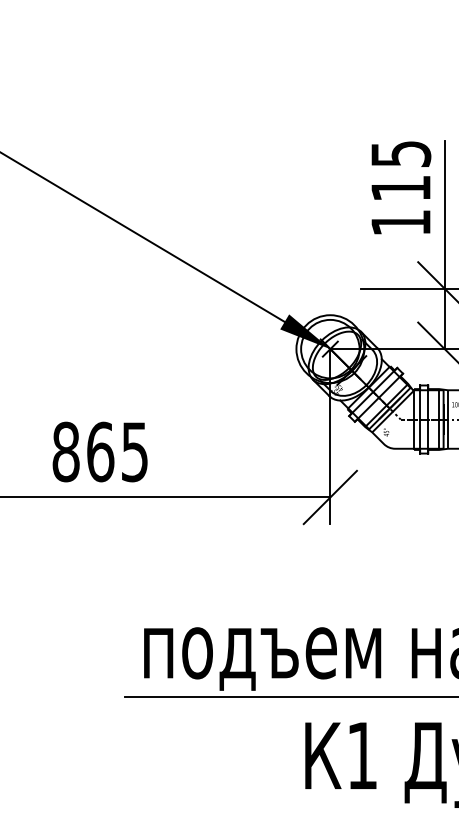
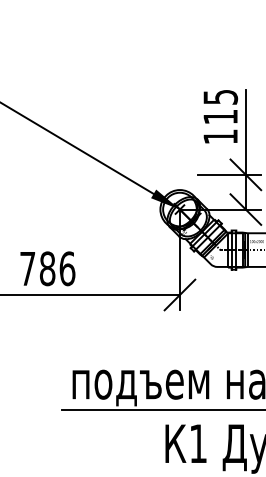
text: (100, 451) -> (47, 268), 865 -> 786

